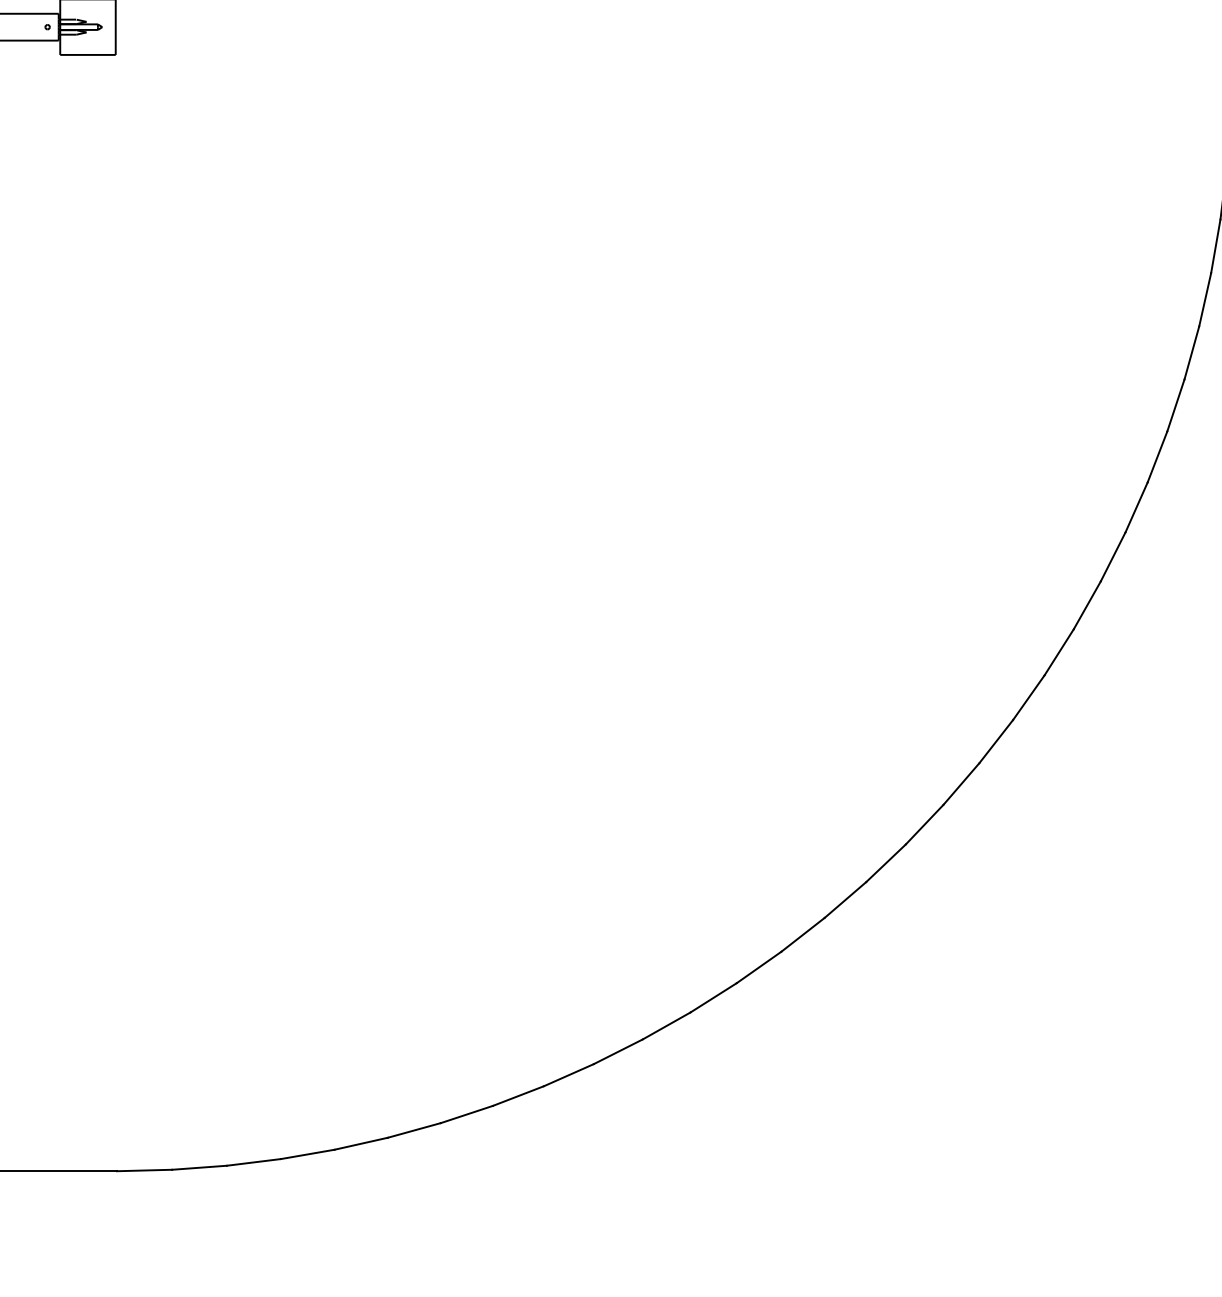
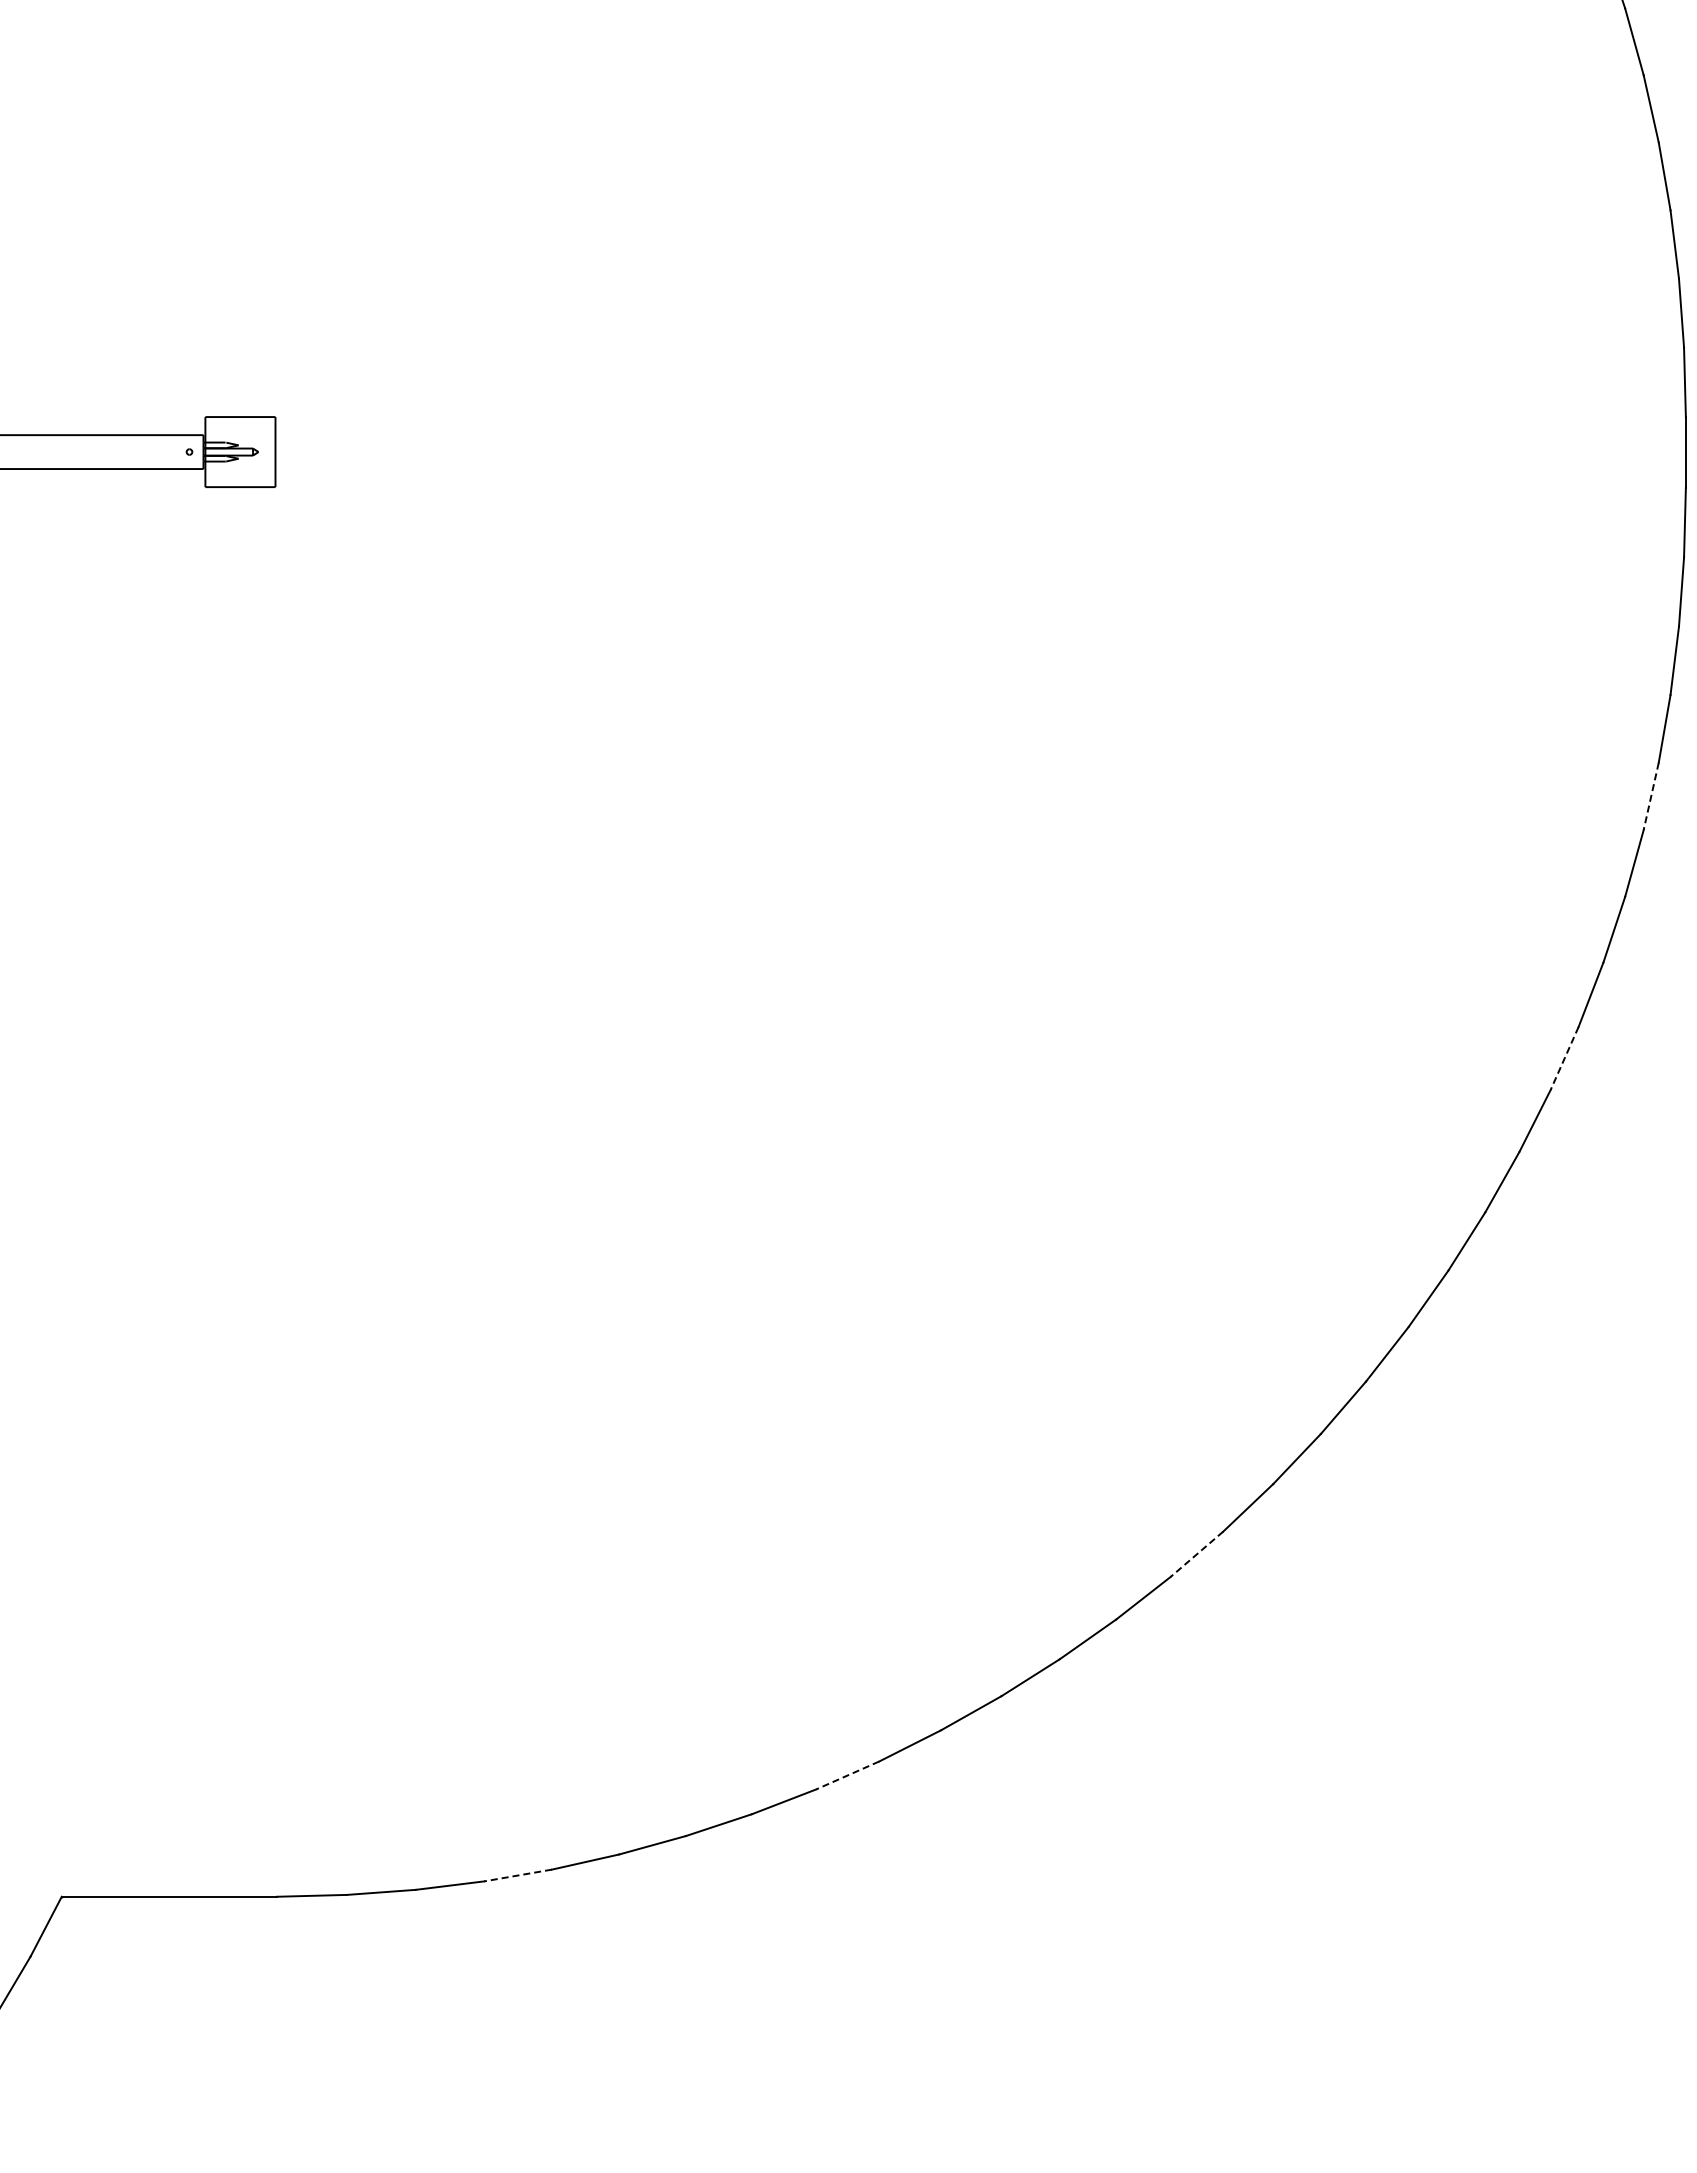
line: (1205, 299) -> (1651, 796), solid -> dashed
line: (1136, 507) -> (1564, 1058), solid -> dashed
line: (845, 900) -> (1196, 1554), solid -> dashed
line: (568, 1075) -> (847, 1775), solid -> dashed
line: (307, 1154) -> (517, 1875), solid -> dashed

